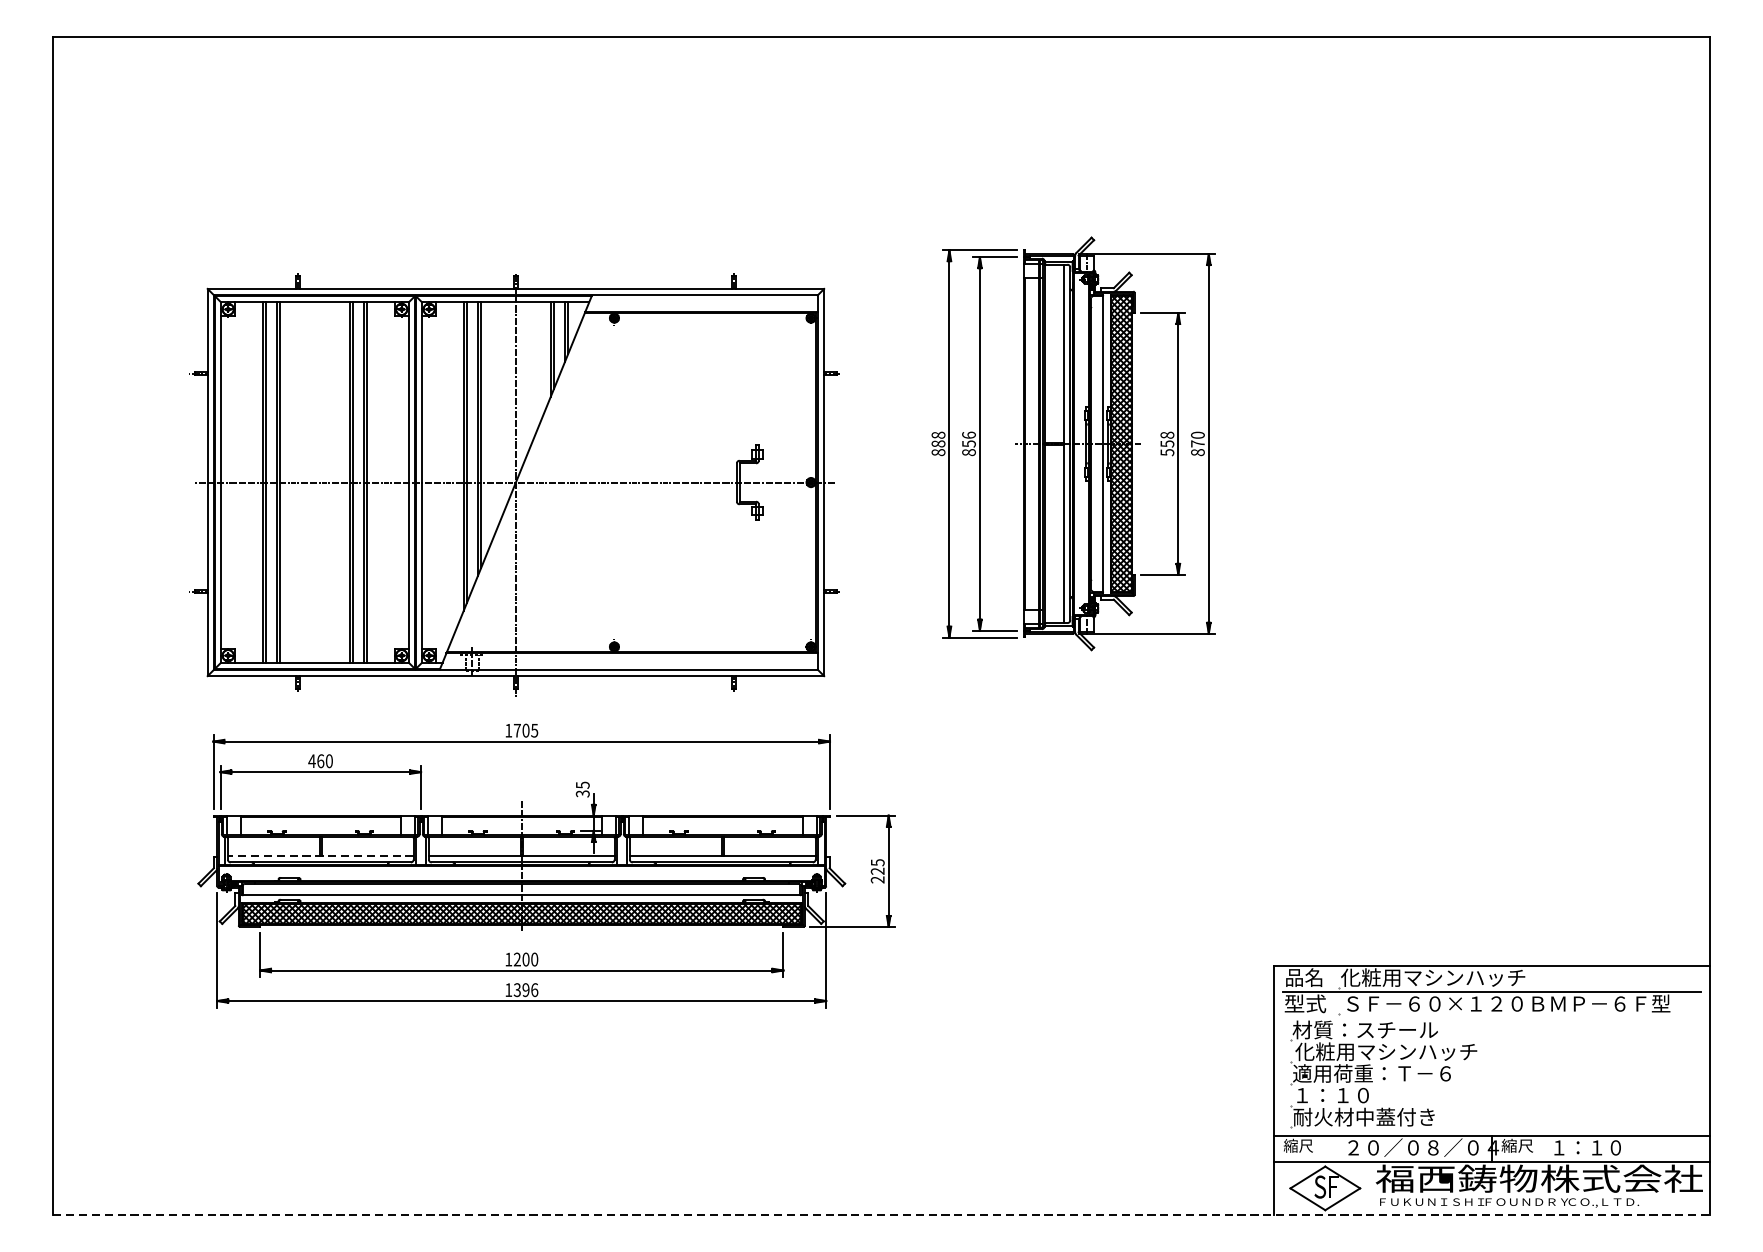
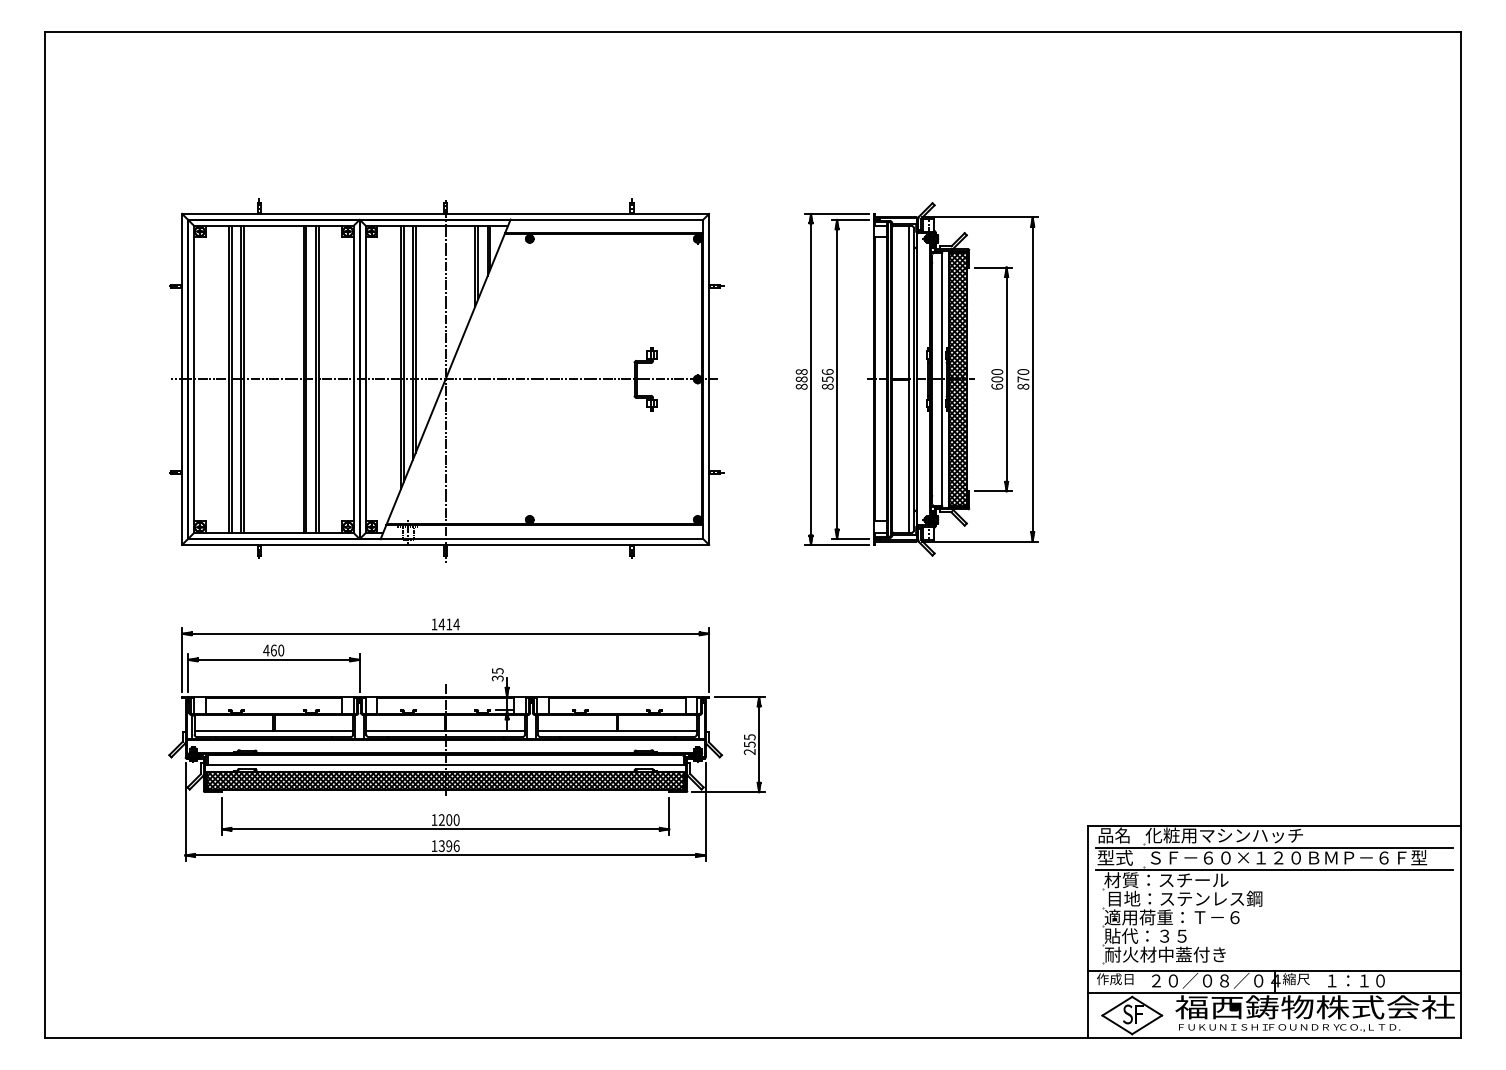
text: (1167, 444) -> (997, 379), 558 -> 600
part: (516, 483) -> (446, 380), moved
text: (525, 730) -> (448, 624), 1705 -> 1414
line: (320, 855) -> (273, 731), dashed -> solid
text: (877, 871) -> (749, 744), 225 -> 255
line: (1491, 1018) -> (1274, 870), added
text: (1386, 1051) -> (1184, 898), 化粧用マシンハッチ -> 目地：ステンレス鋼
text: (1340, 1094) -> (1145, 935), １：１０ -> 貼代：３５
text: (1304, 1146) -> (1114, 979), 縮尺 -> 作成日
line: (882, 1214) -> (753, 1037), dashed -> solid

